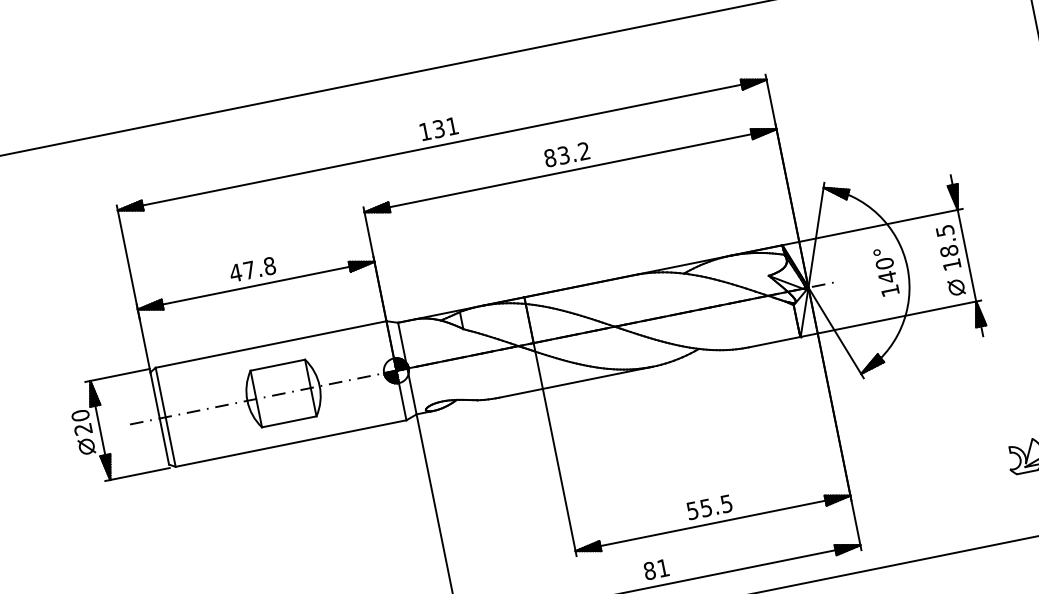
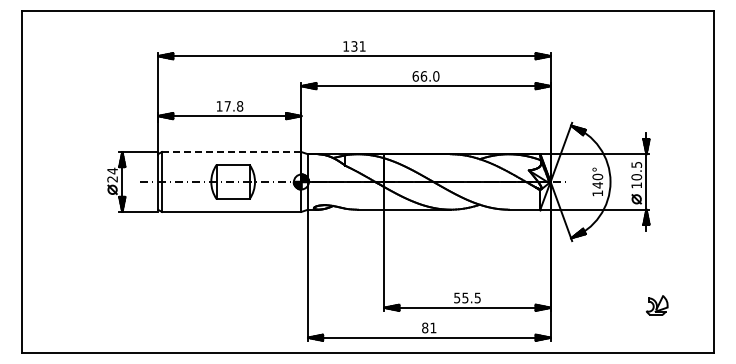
text: (566, 154) -> (425, 76), 83.2 -> 66.0
text: (948, 251) -> (636, 177), 18.5 -> 10.5
text: (235, 273) -> (219, 106), 47.8 -> 17.8
line: (270, 345) -> (231, 152), solid -> dashed
text: (80, 414) -> (112, 170), 20 -> 24

